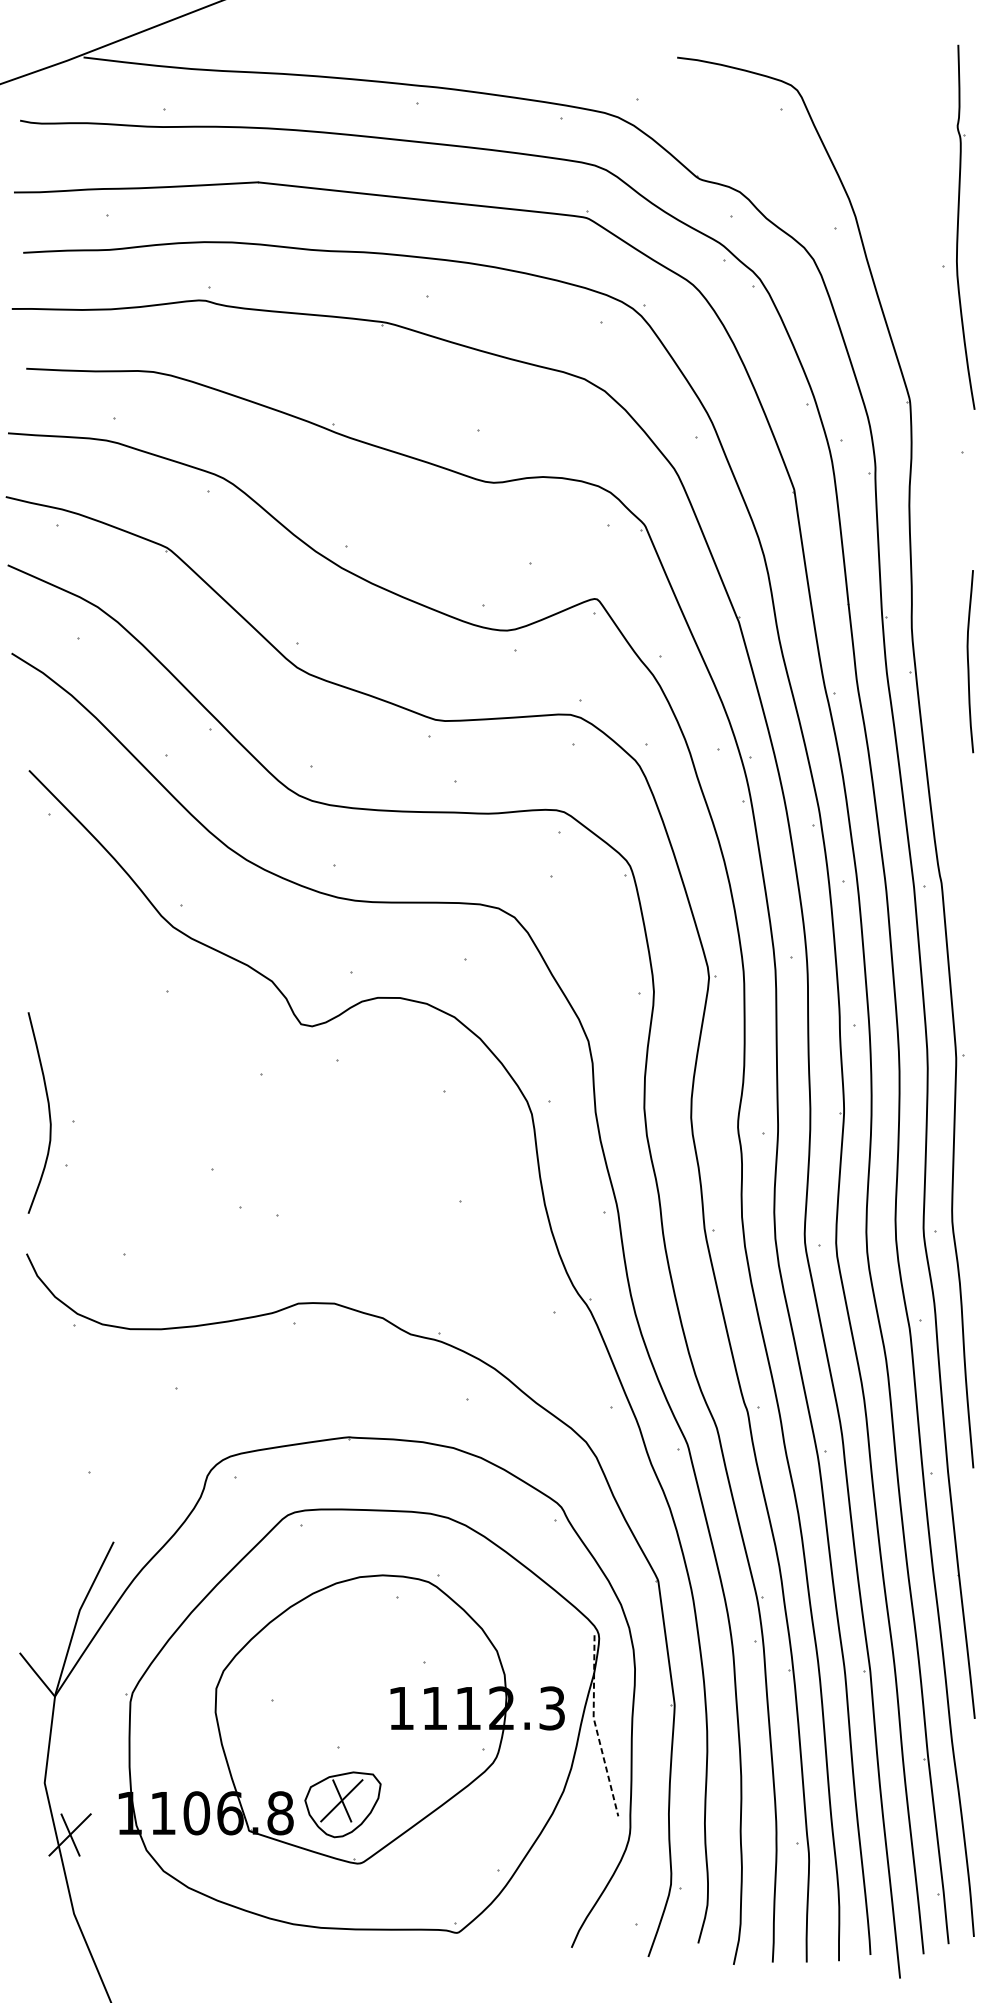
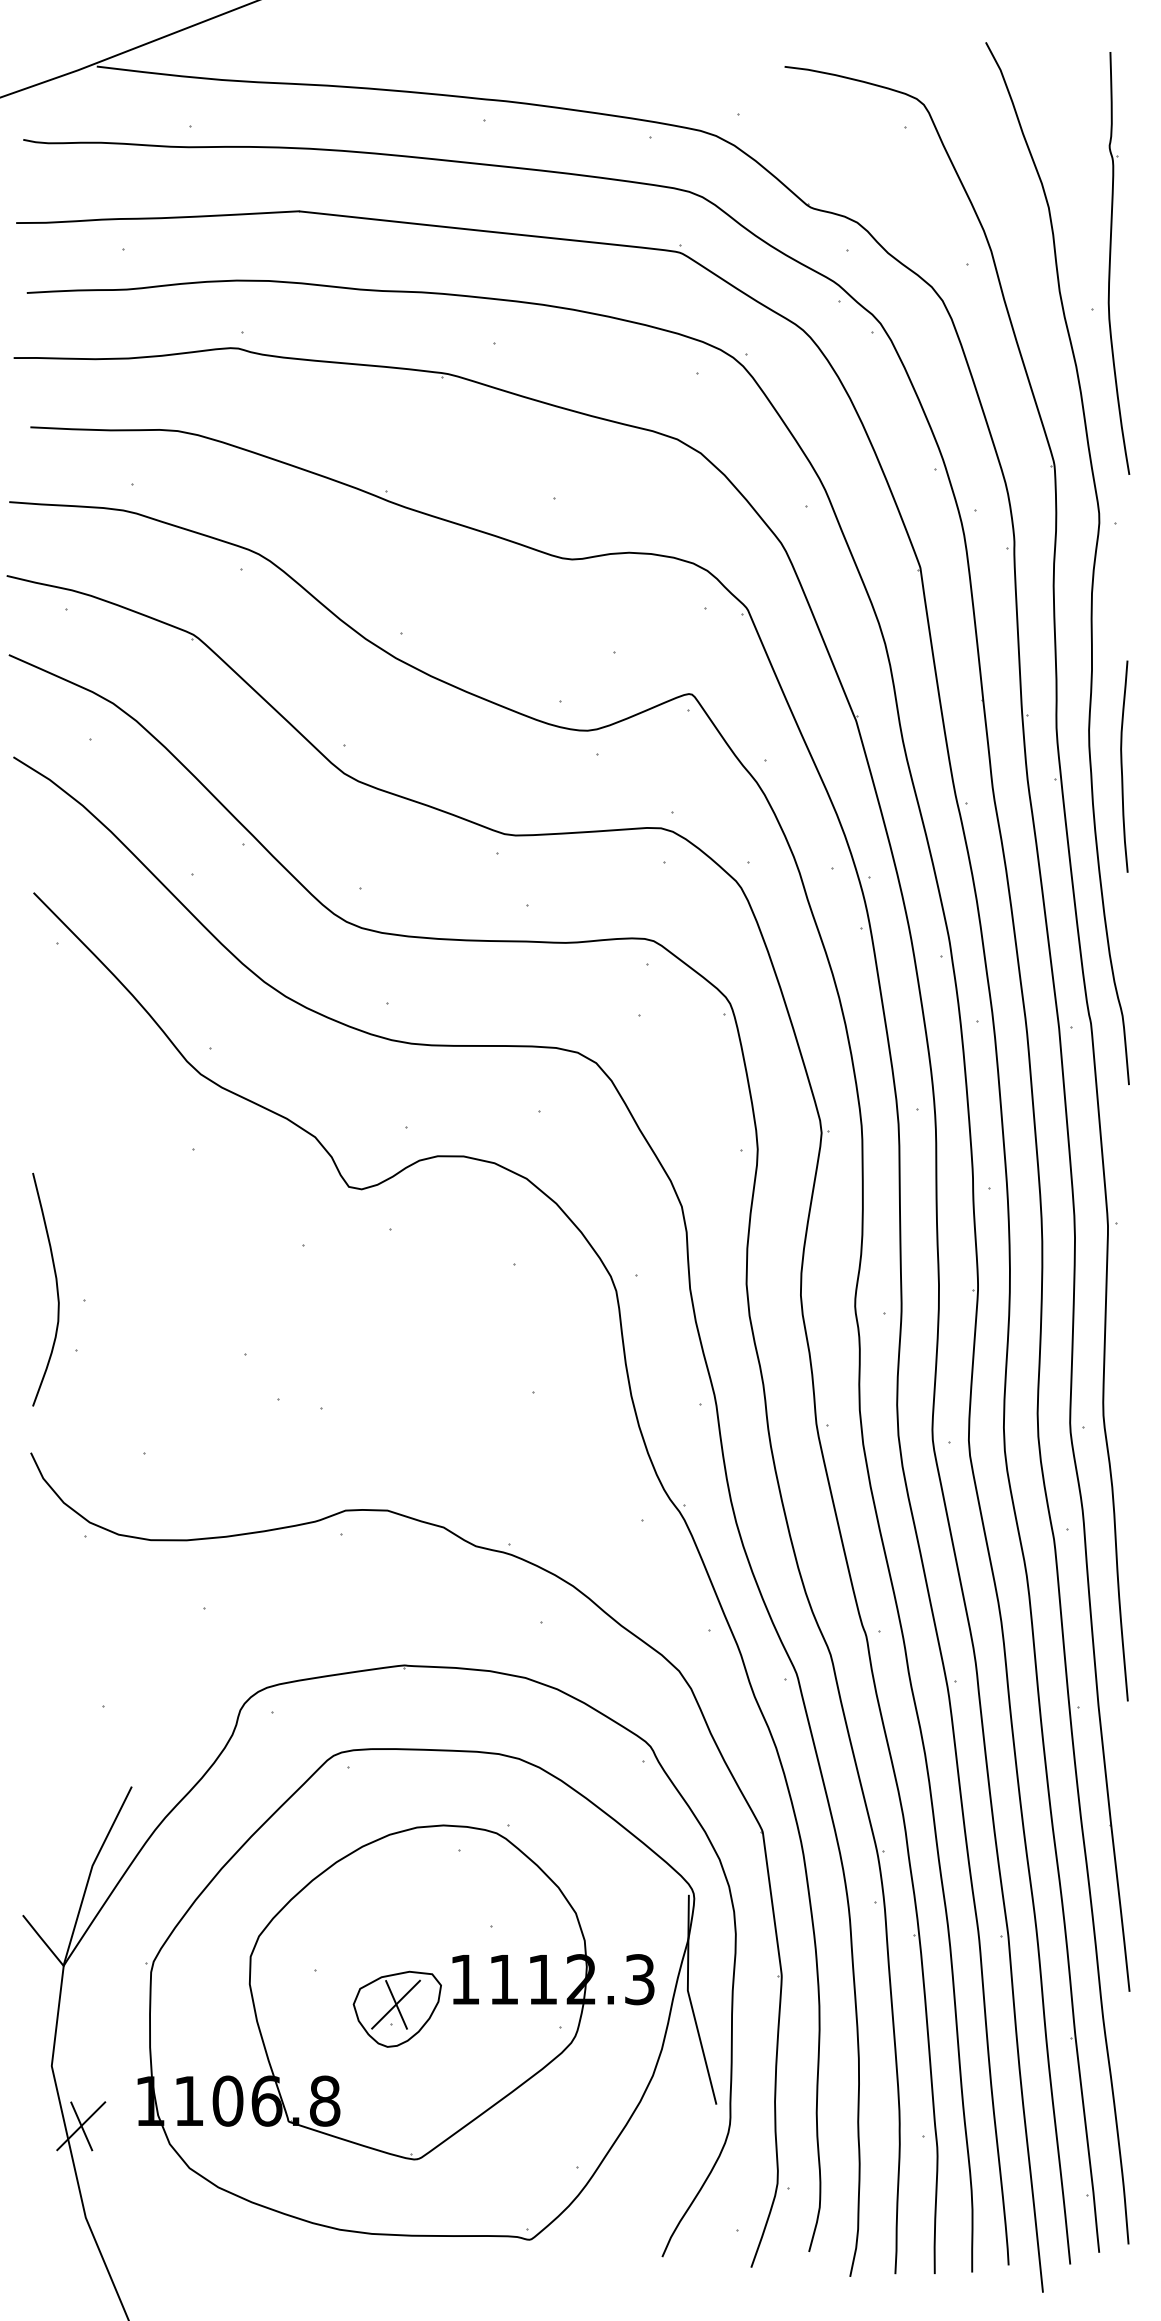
curve: (942, 491) -> (1092, 569), added
line: (595, 1727) -> (690, 2001), dashed -> solid
part: (342, 1804) -> (396, 2008), moved

